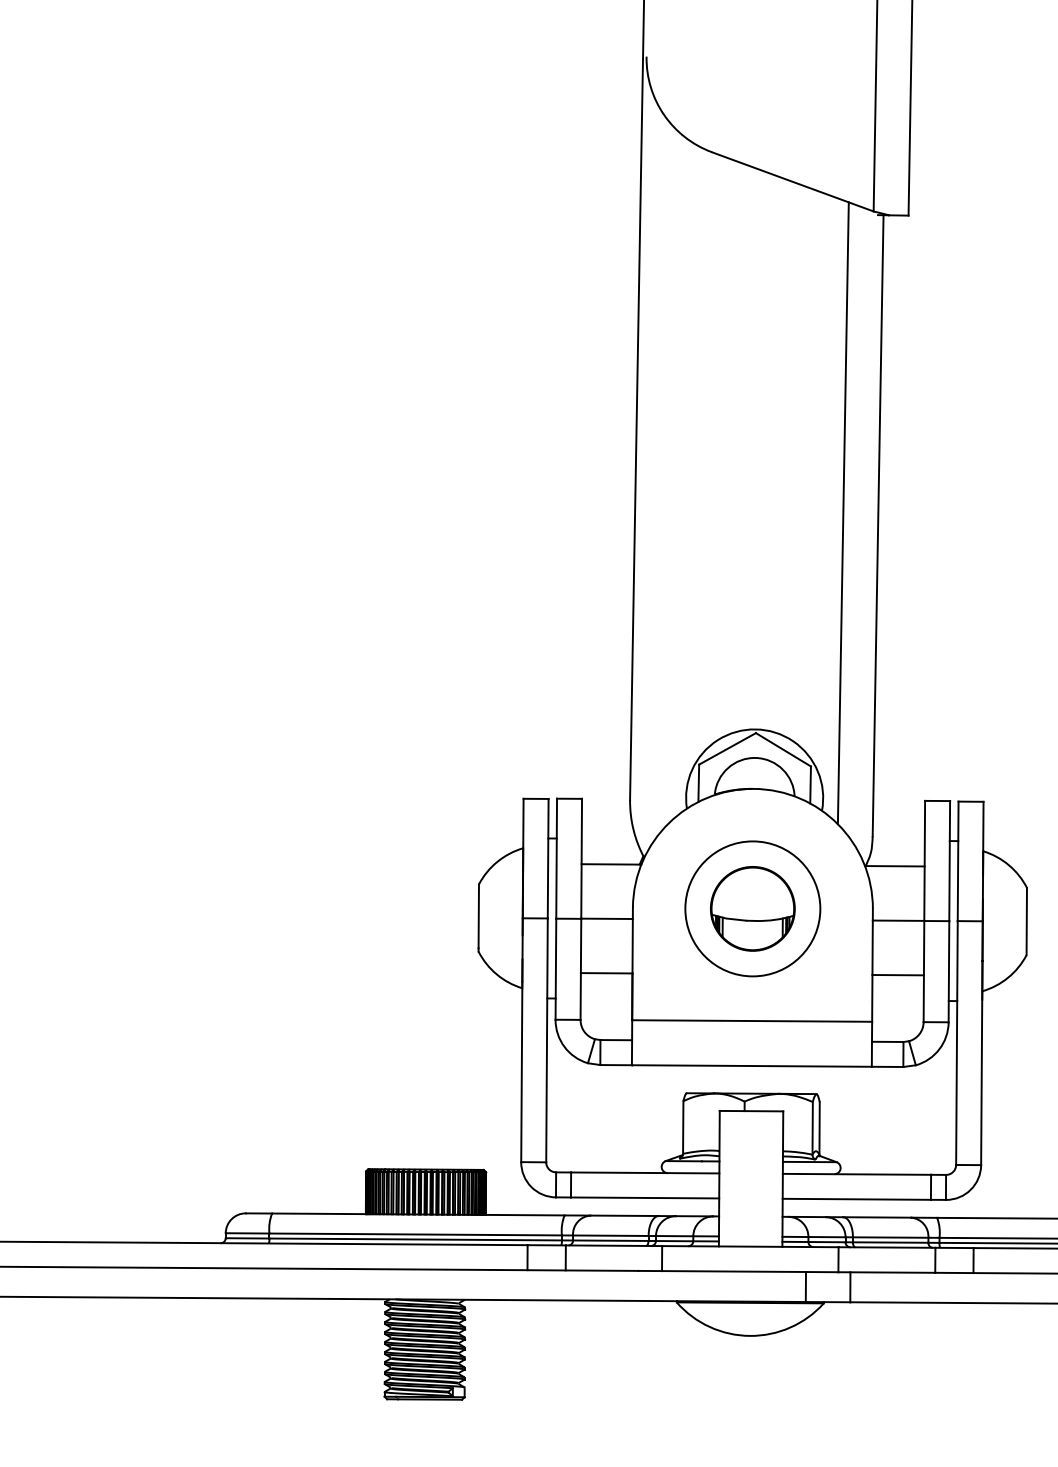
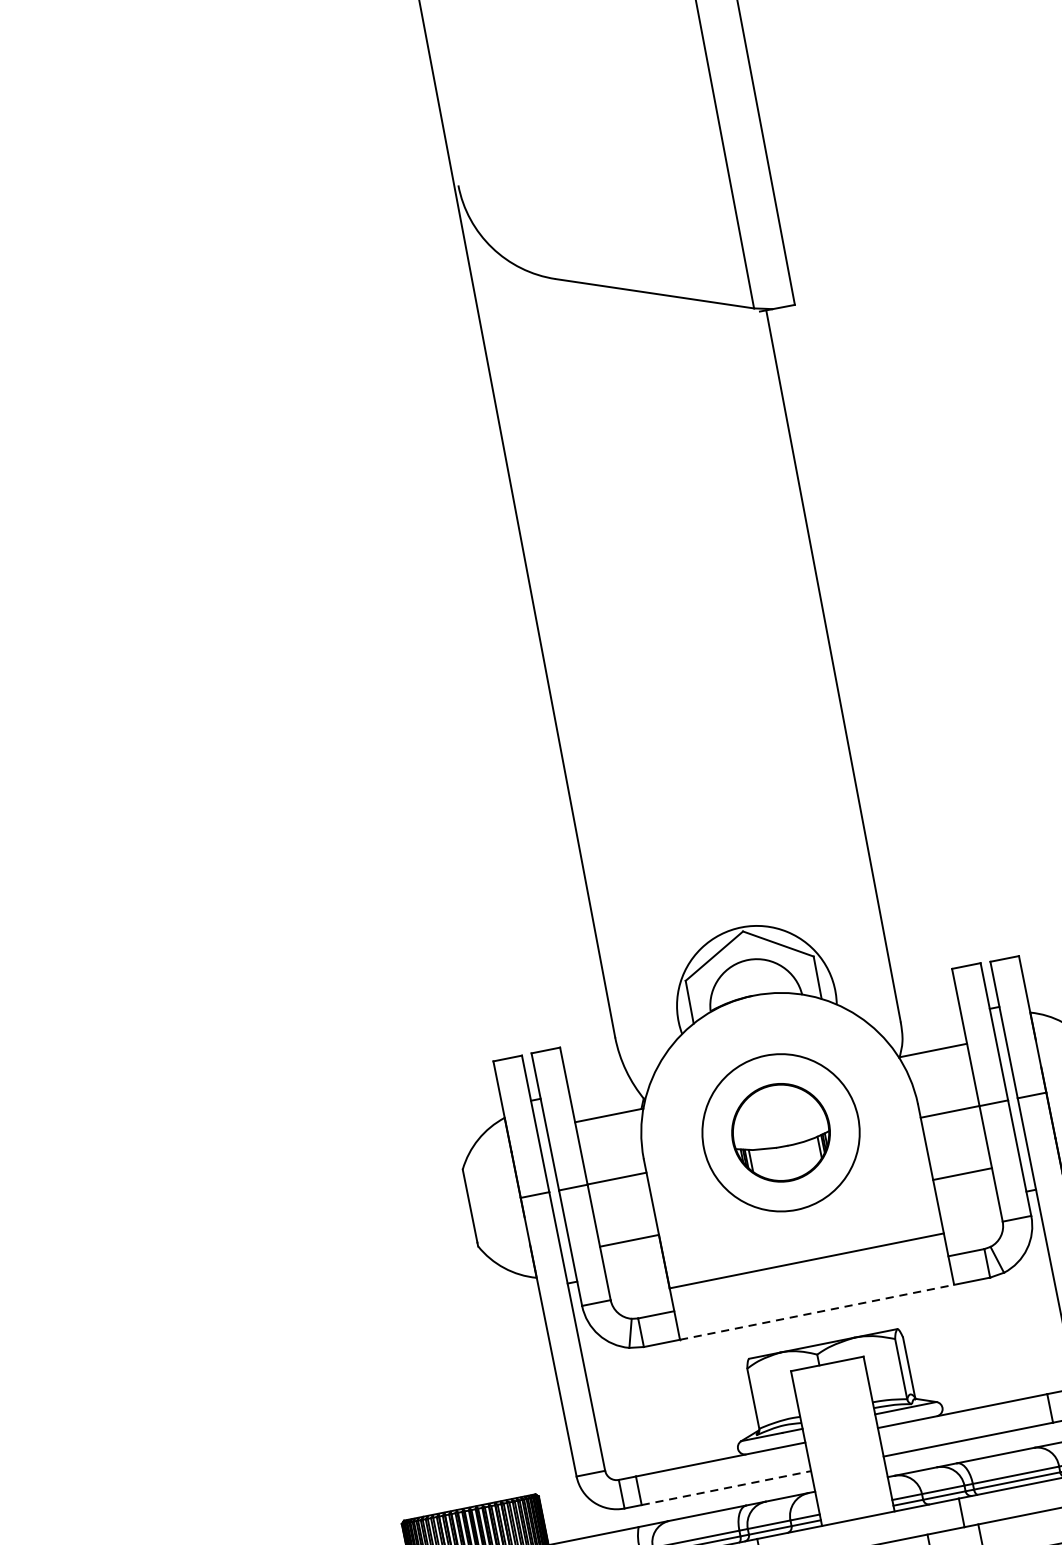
line: (842, 513) -> (789, 660), removed
line: (751, 1066) -> (816, 1312), solid -> dashed
line: (645, 1197) -> (726, 1487), solid -> dashed

